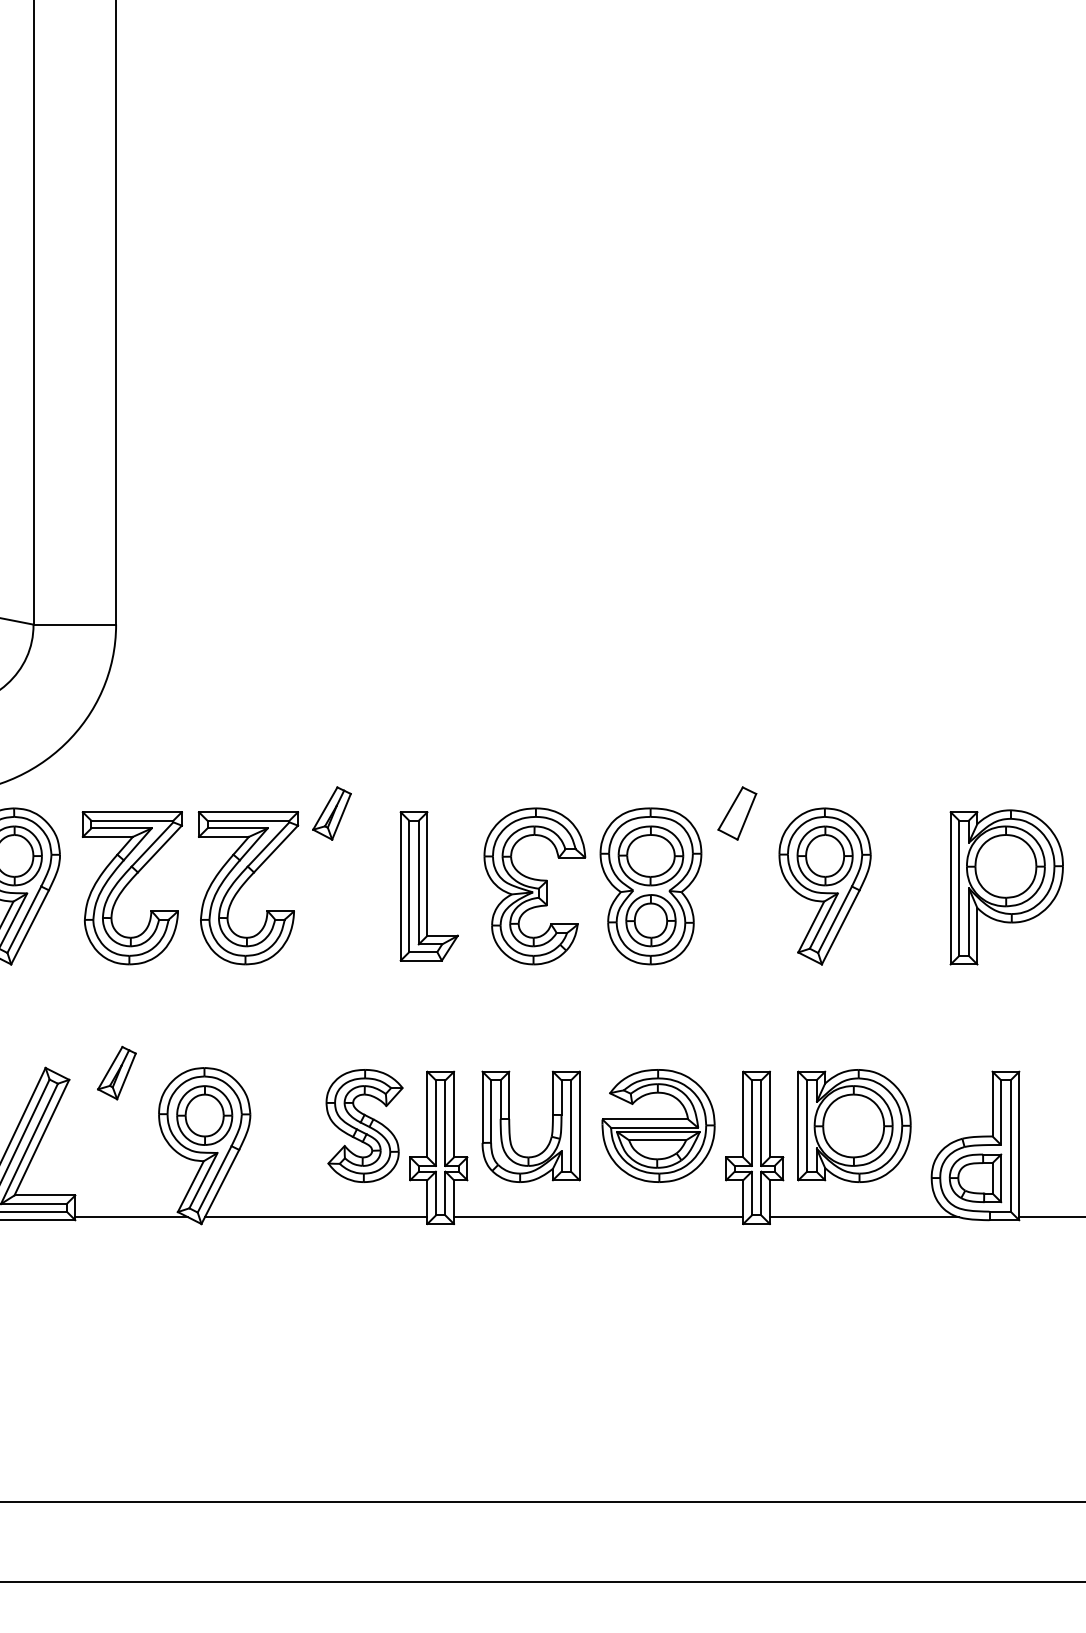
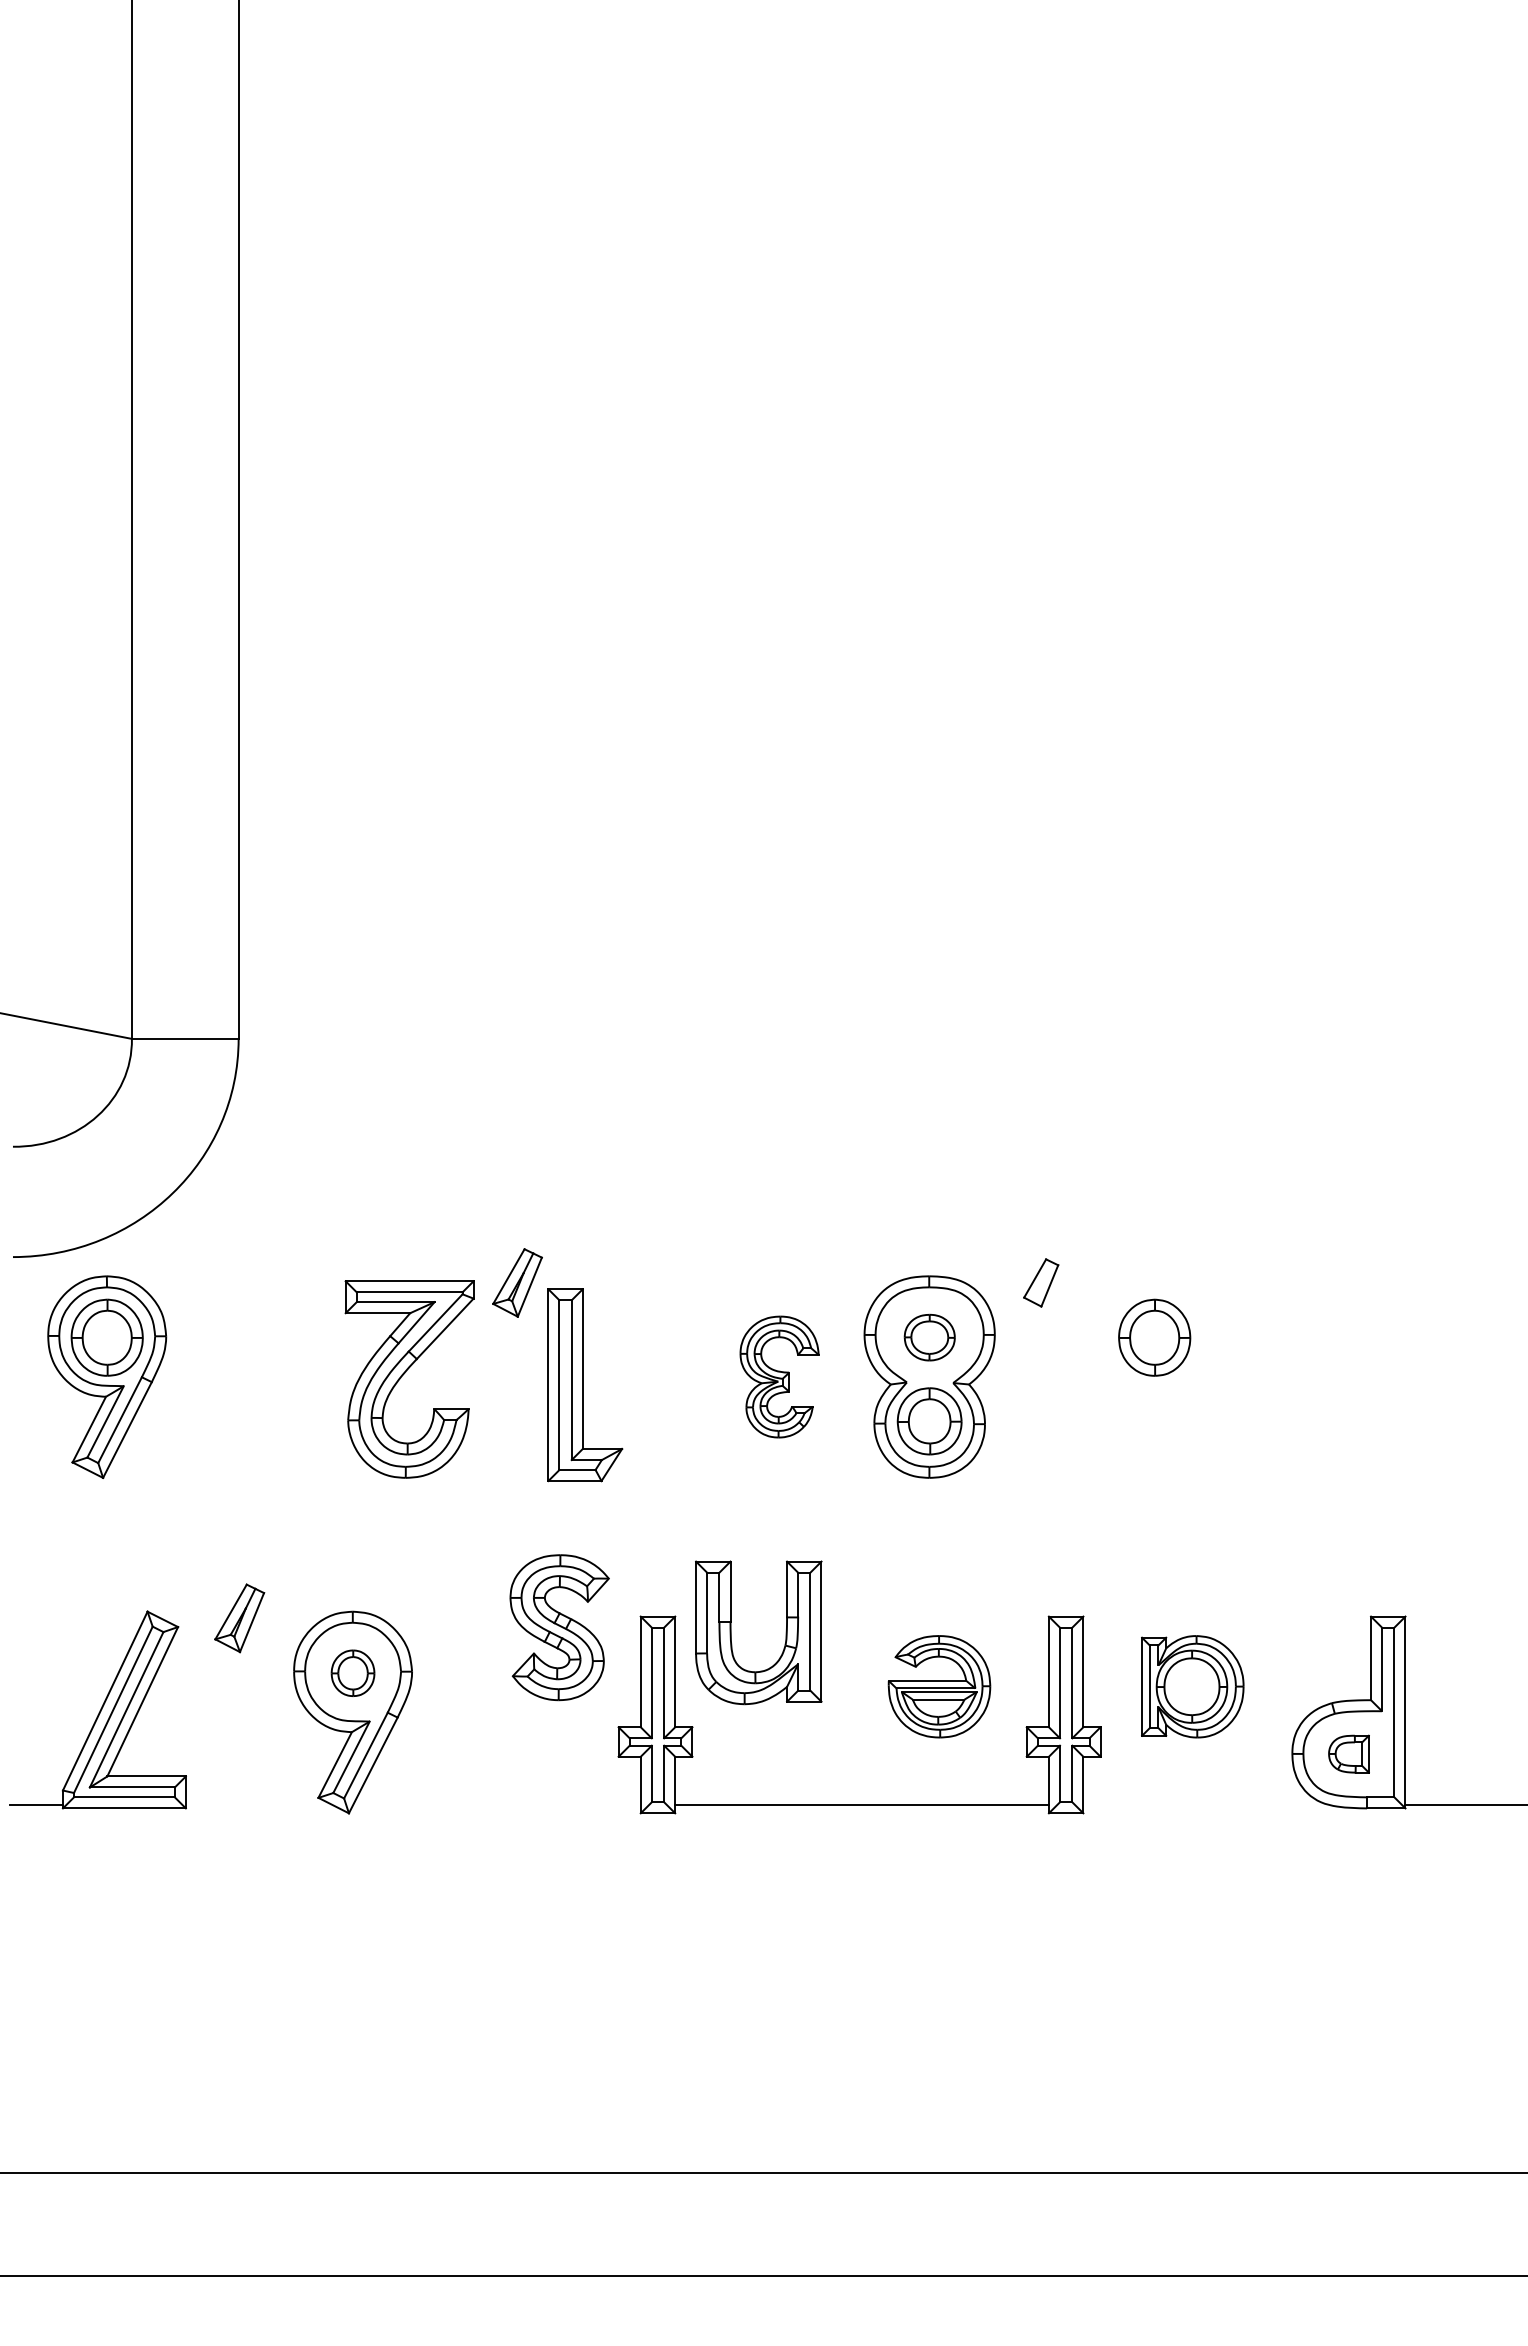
part: (736, 813) -> (1040, 1282), size x0.7
part: (650, 855) -> (929, 1337), size x0.6
part: (128, 884) -> (254, 1374), removed
part: (534, 885) -> (779, 1376), size x0.6
part: (429, 886) -> (585, 1385), moved
part: (824, 886) -> (1154, 1377), removed
part: (1006, 886) -> (1388, 1377), removed
part: (204, 1115) -> (352, 1673), size x0.6
part: (364, 1125) -> (559, 1627), moved
part: (658, 1125) -> (939, 1686), size x0.7
part: (854, 1125) -> (1192, 1686), size x0.7
part: (509, 1126) -> (731, 1632), moved
part: (975, 1177) -> (1348, 1753), size x0.6
line: (131, 1217) -> (258, 1804), removed
line: (315, 1217) -> (496, 1804), removed
line: (864, 1217) -> (1205, 1804), removed

